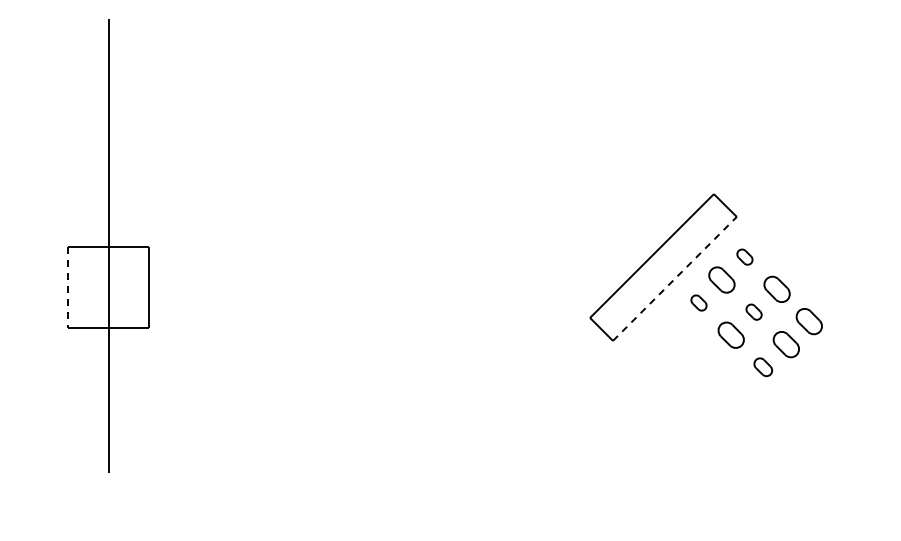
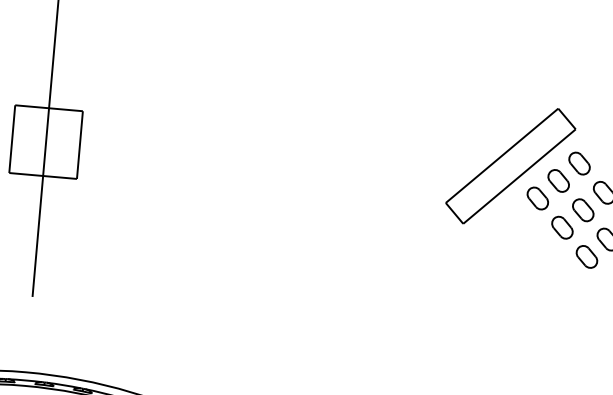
part: (744, 256) -> (579, 162), size x1.67
line: (674, 278) -> (519, 176), dashed -> solid
line: (68, 287) -> (12, 139), dashed -> solid
part: (698, 302) -> (537, 198), size x1.67
part: (753, 311) -> (582, 209), size x1.67
part: (762, 366) -> (586, 256), size x1.43

